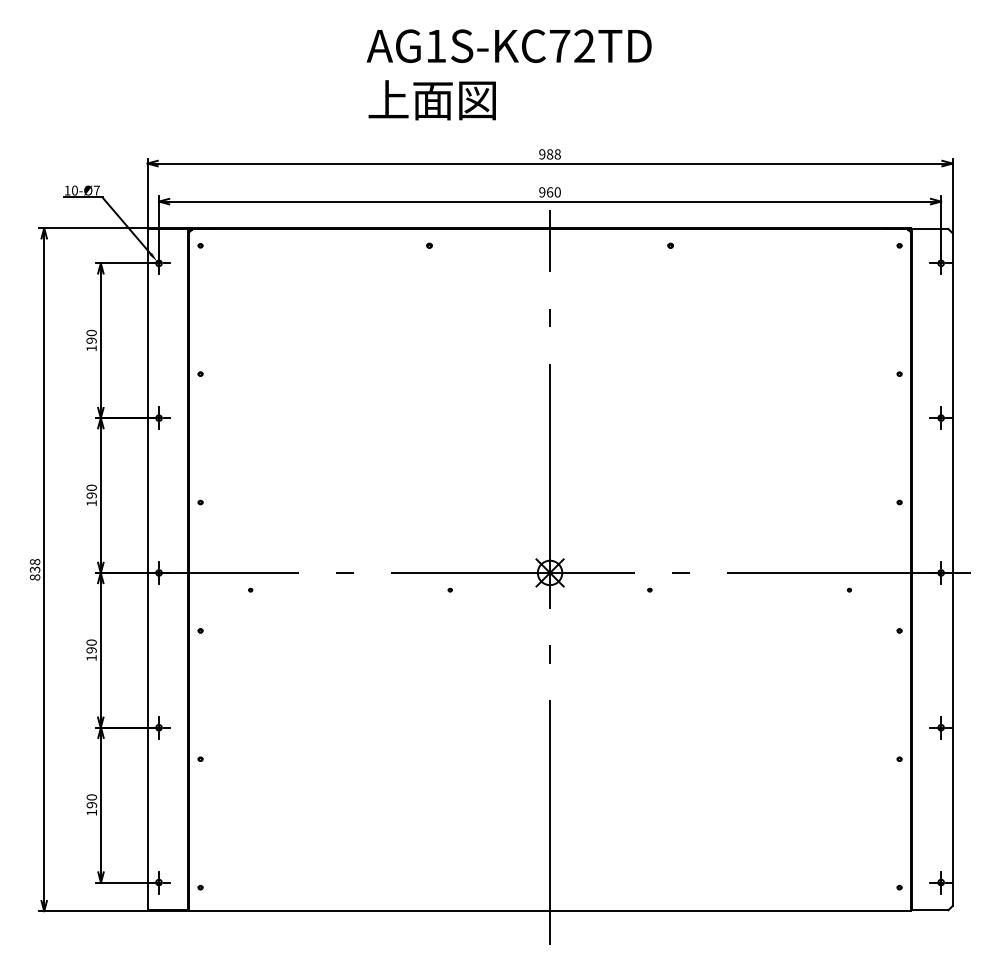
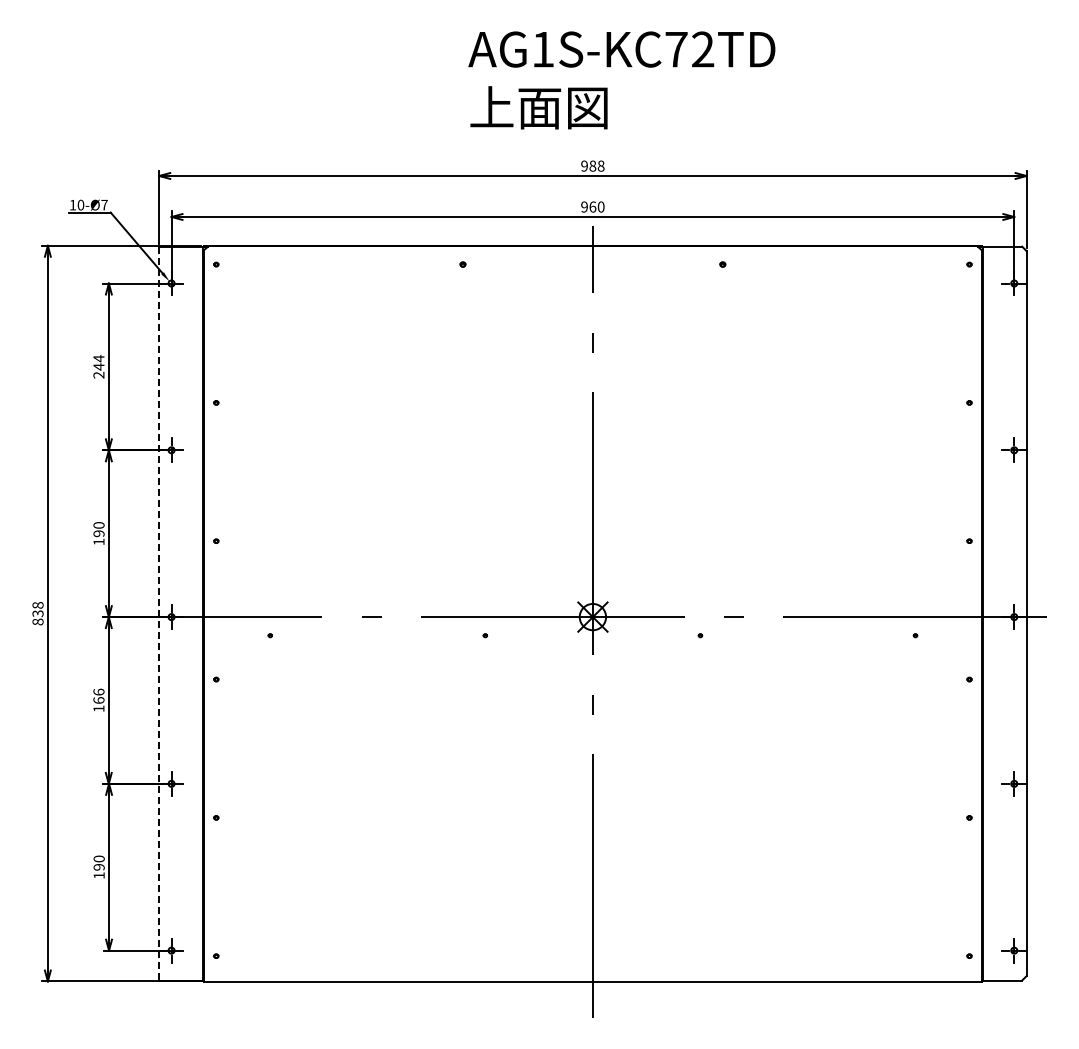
text: (508, 74) -> (621, 80), moved
text: (91, 340) -> (98, 366), 190 -> 244
line: (147, 569) -> (159, 613), solid -> dashed
text: (91, 645) -> (98, 695), 190 -> 166

